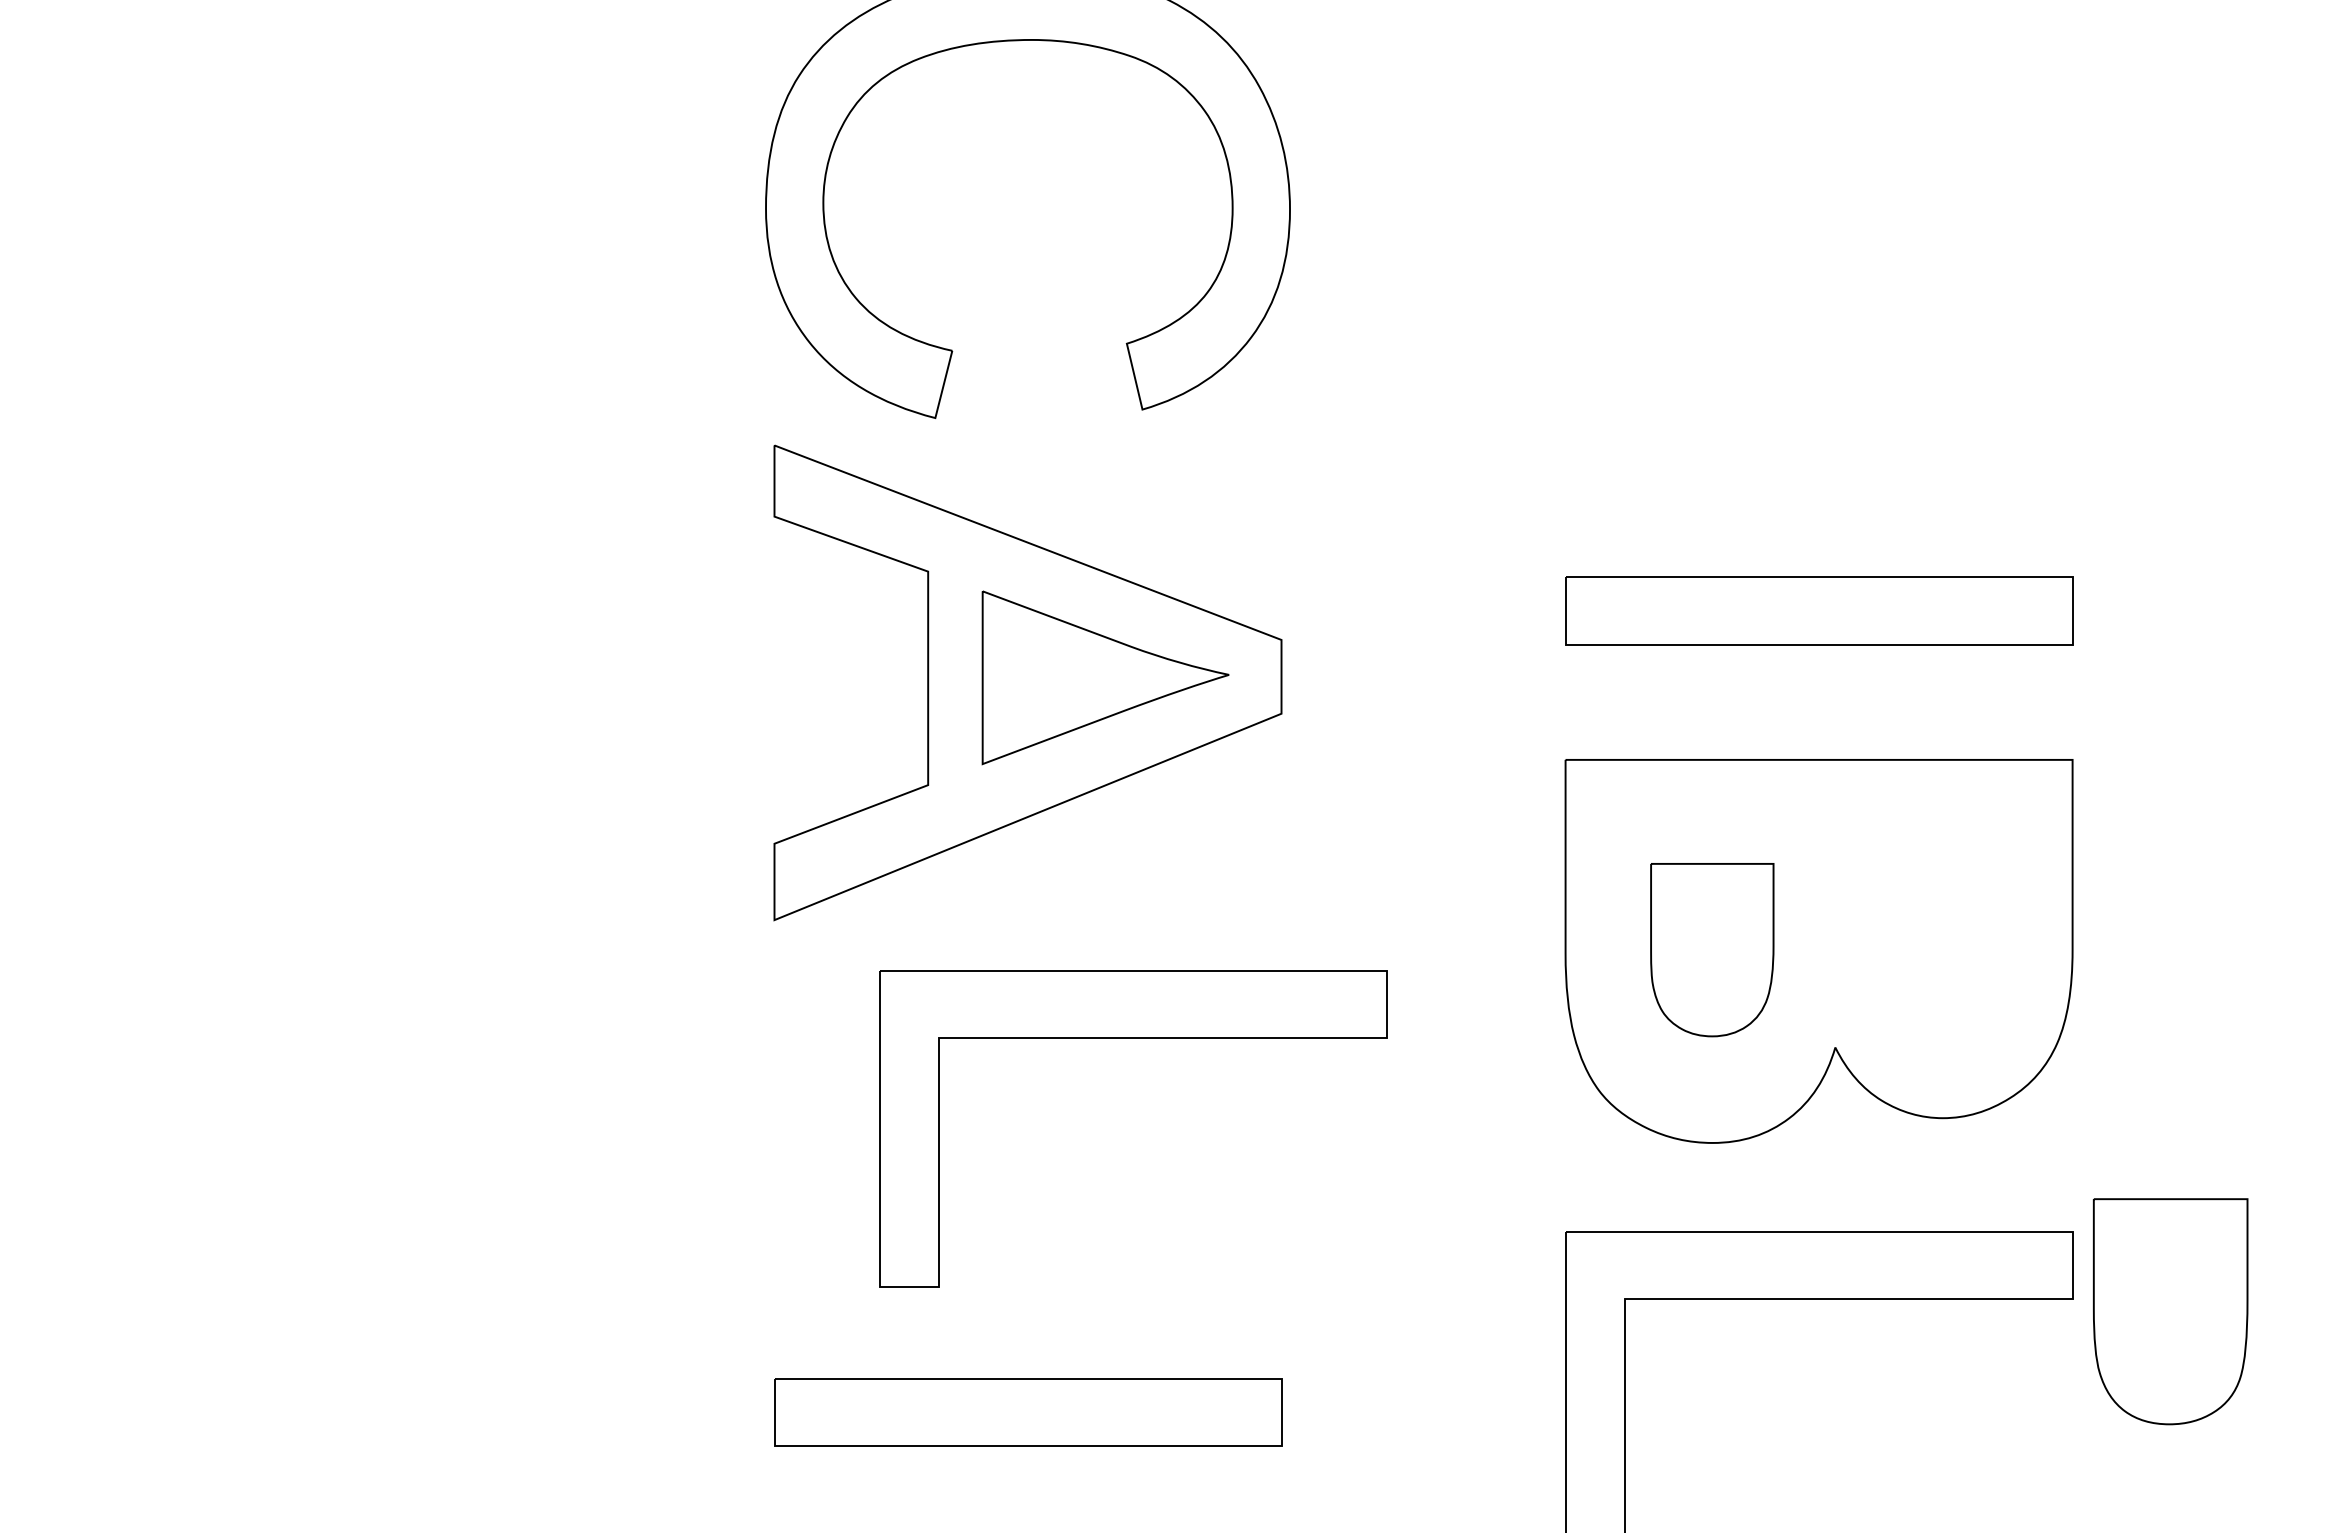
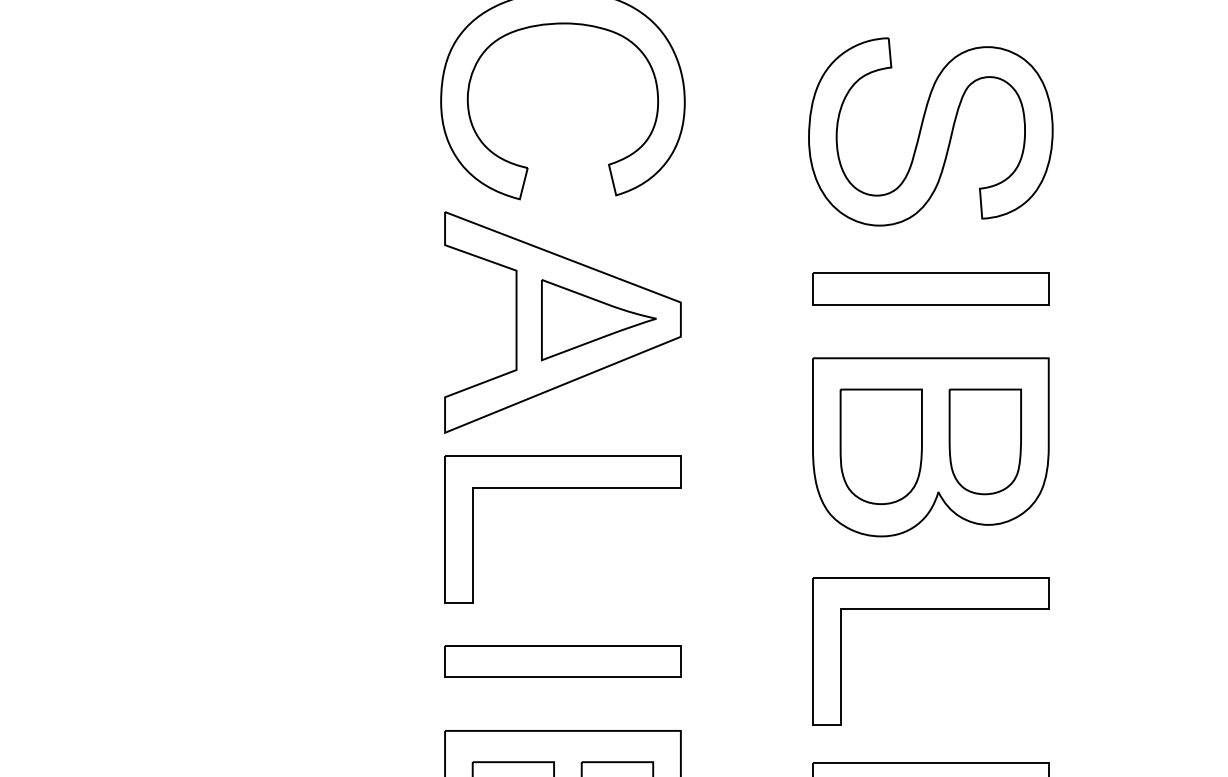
part: (1818, 272) -> (930, 131), added
part: (1710, 949) -> (880, 446), size x1.43
part: (1132, 1039) -> (562, 488), moved
part: (2168, 1310) -> (984, 441), moved

